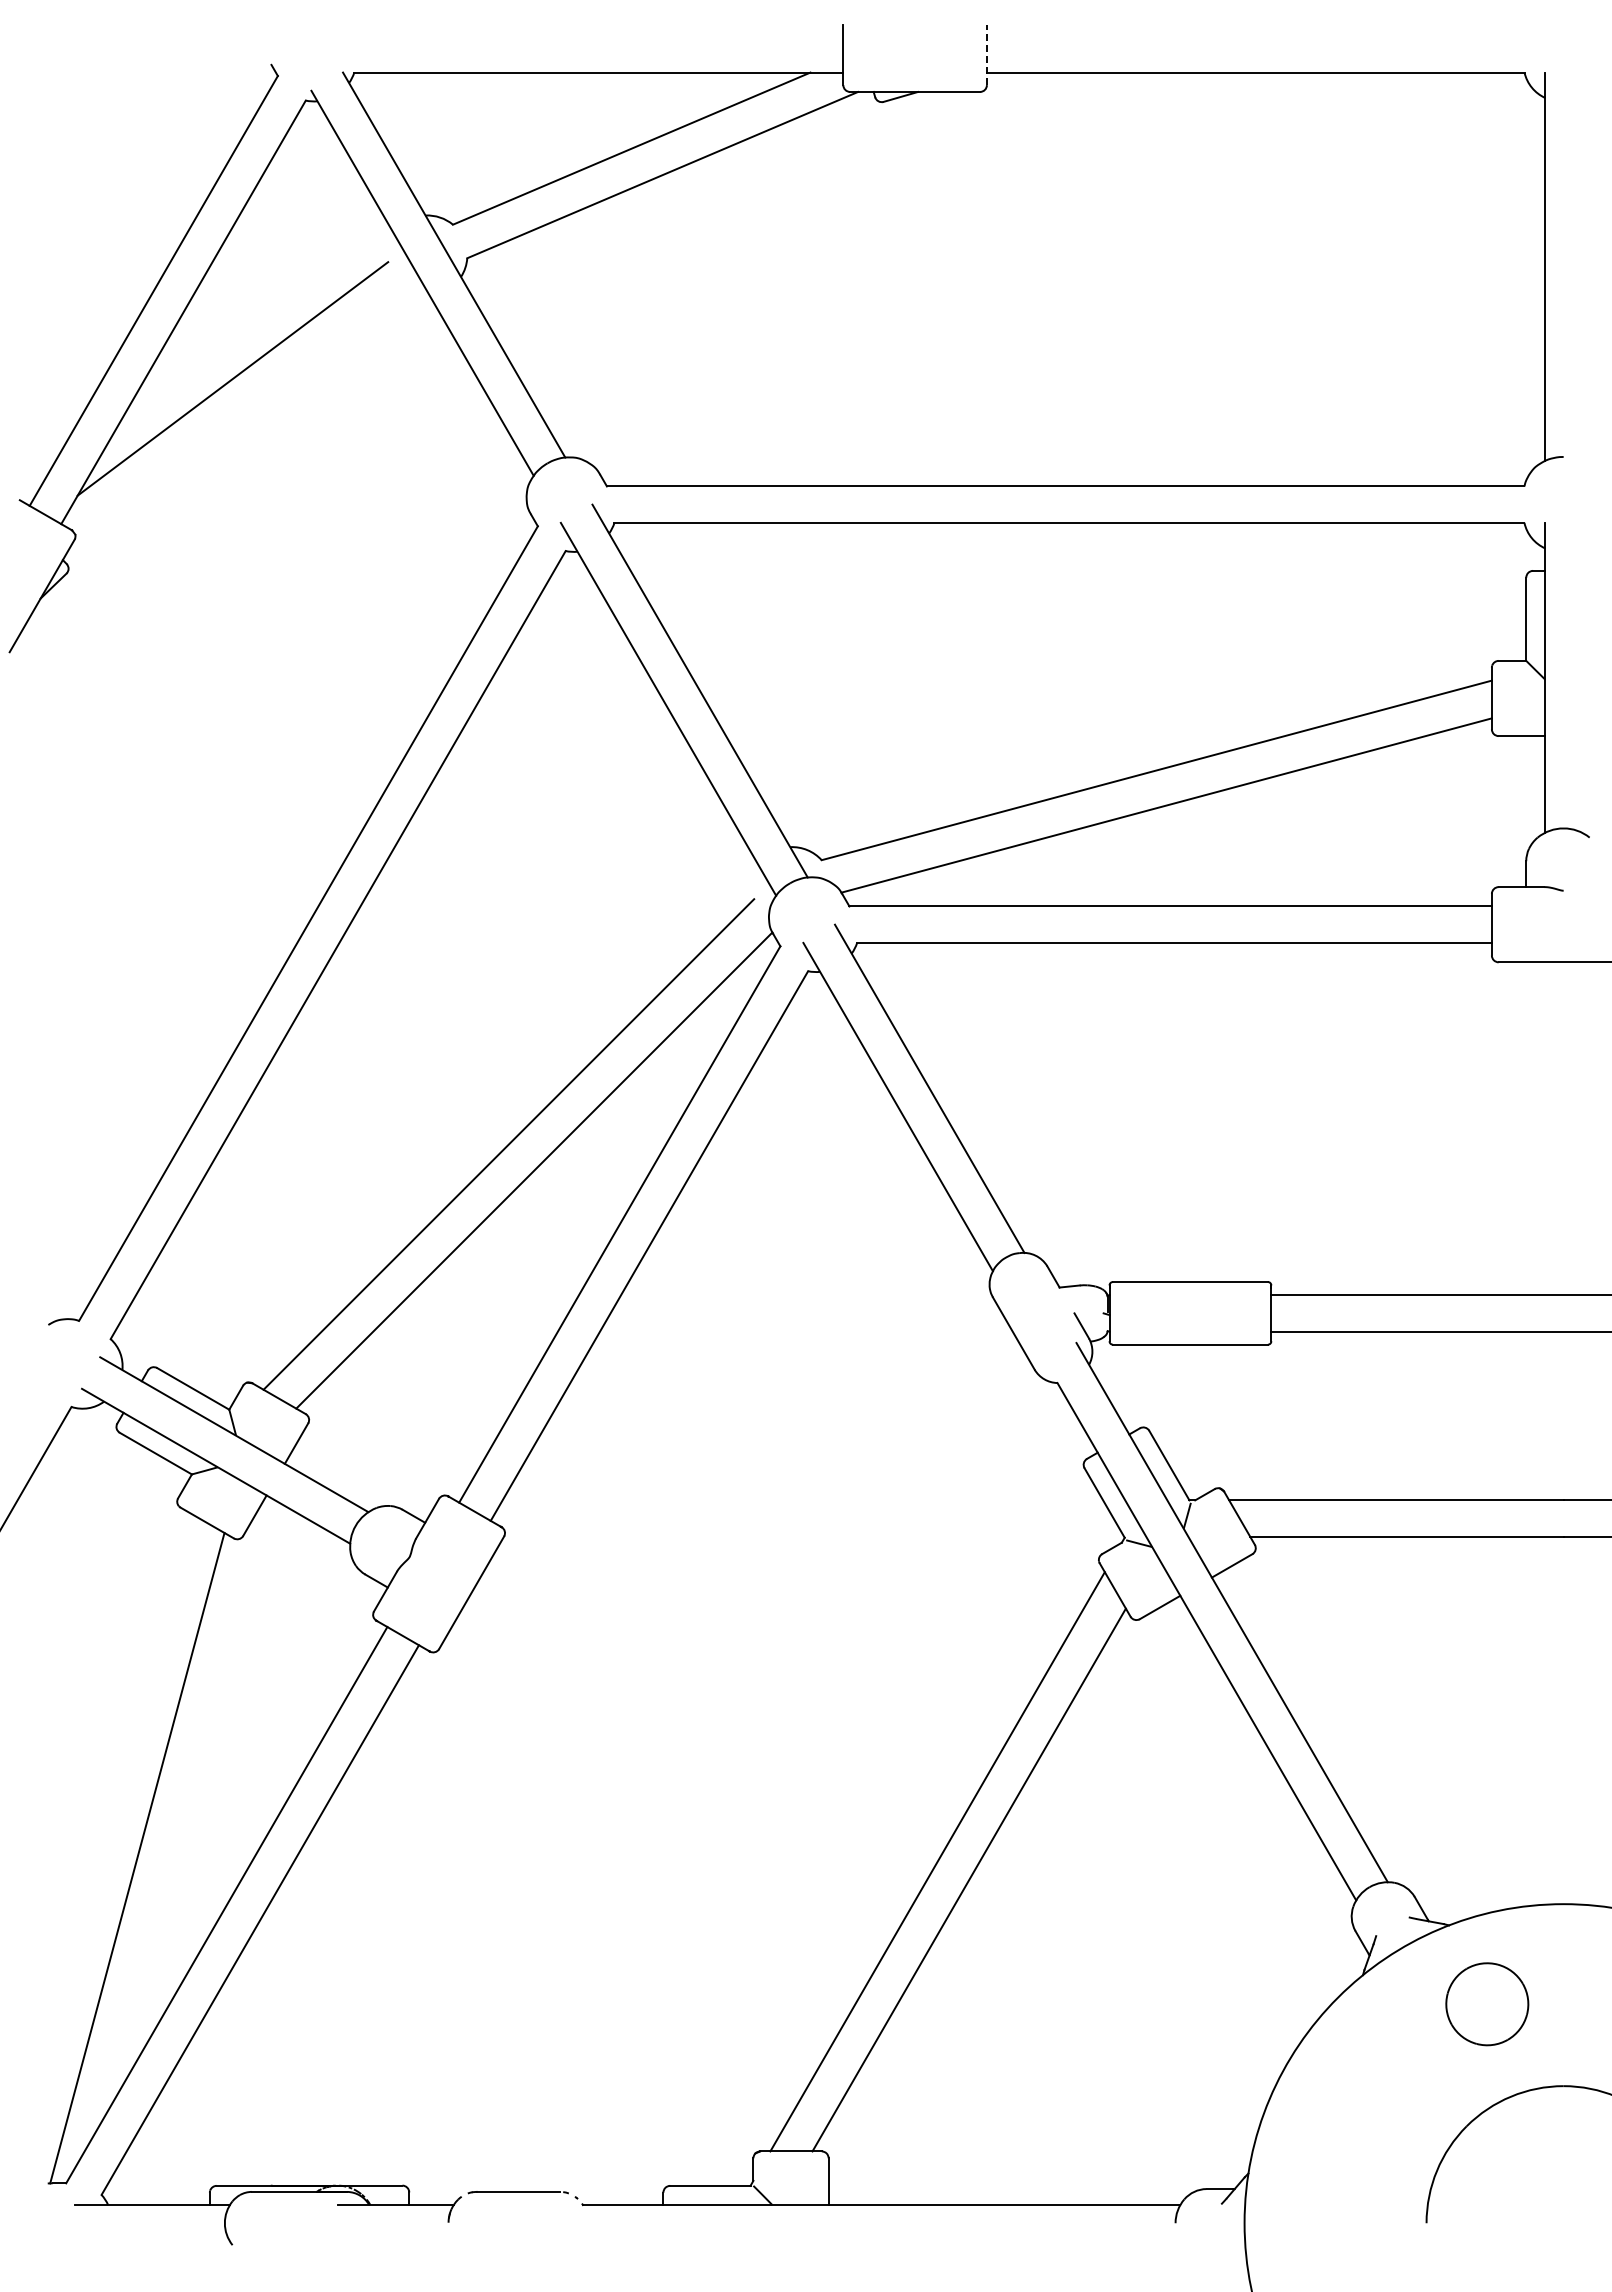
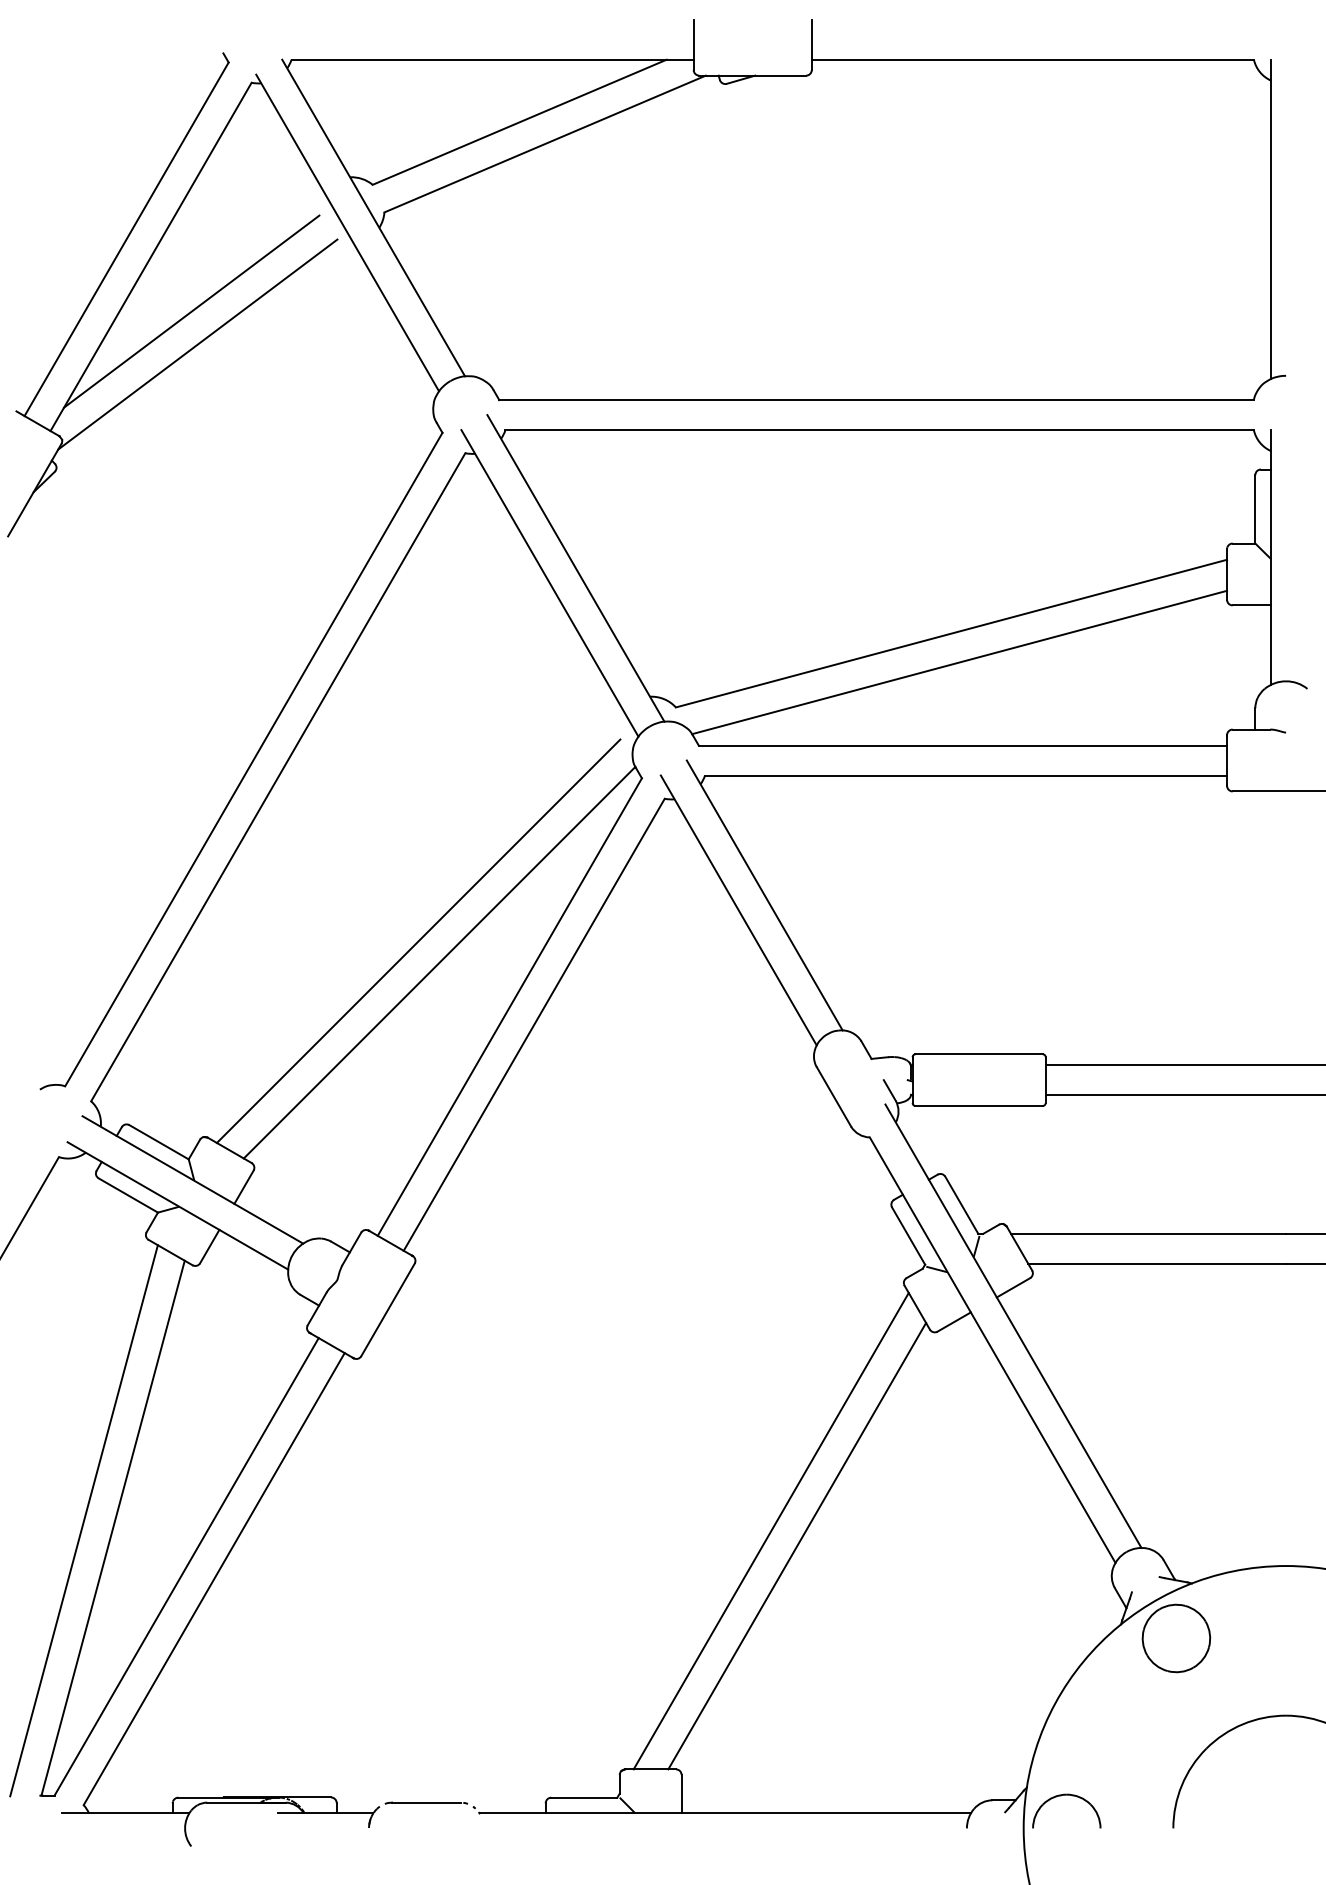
line: (986, 54) -> (811, 44), dashed -> solid
line: (240, 418) -> (197, 344), added
line: (101, 1849) -> (83, 1521), added
part: (1487, 2004) -> (1176, 1638), moved
part: (1296, 2183) -> (1066, 1795), added

